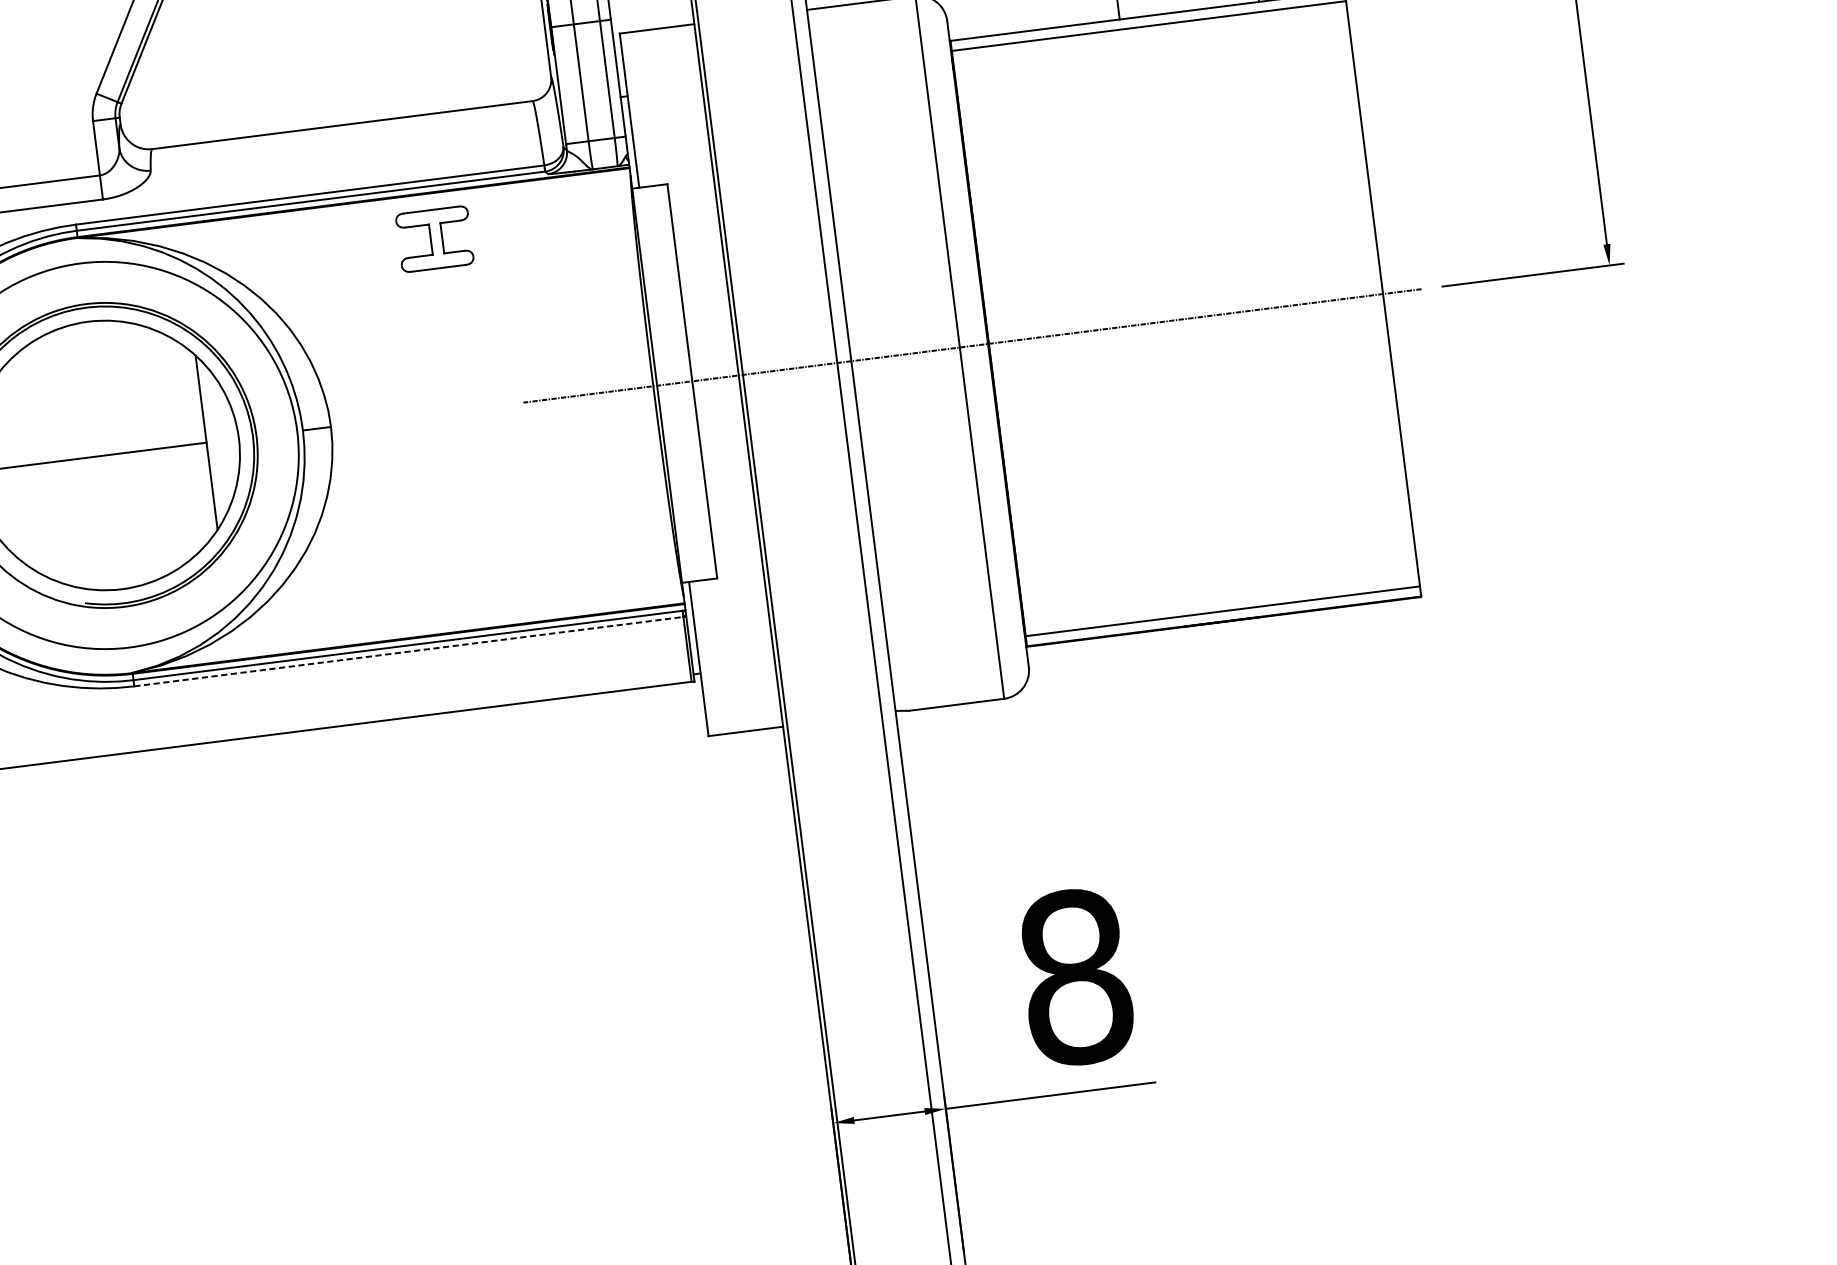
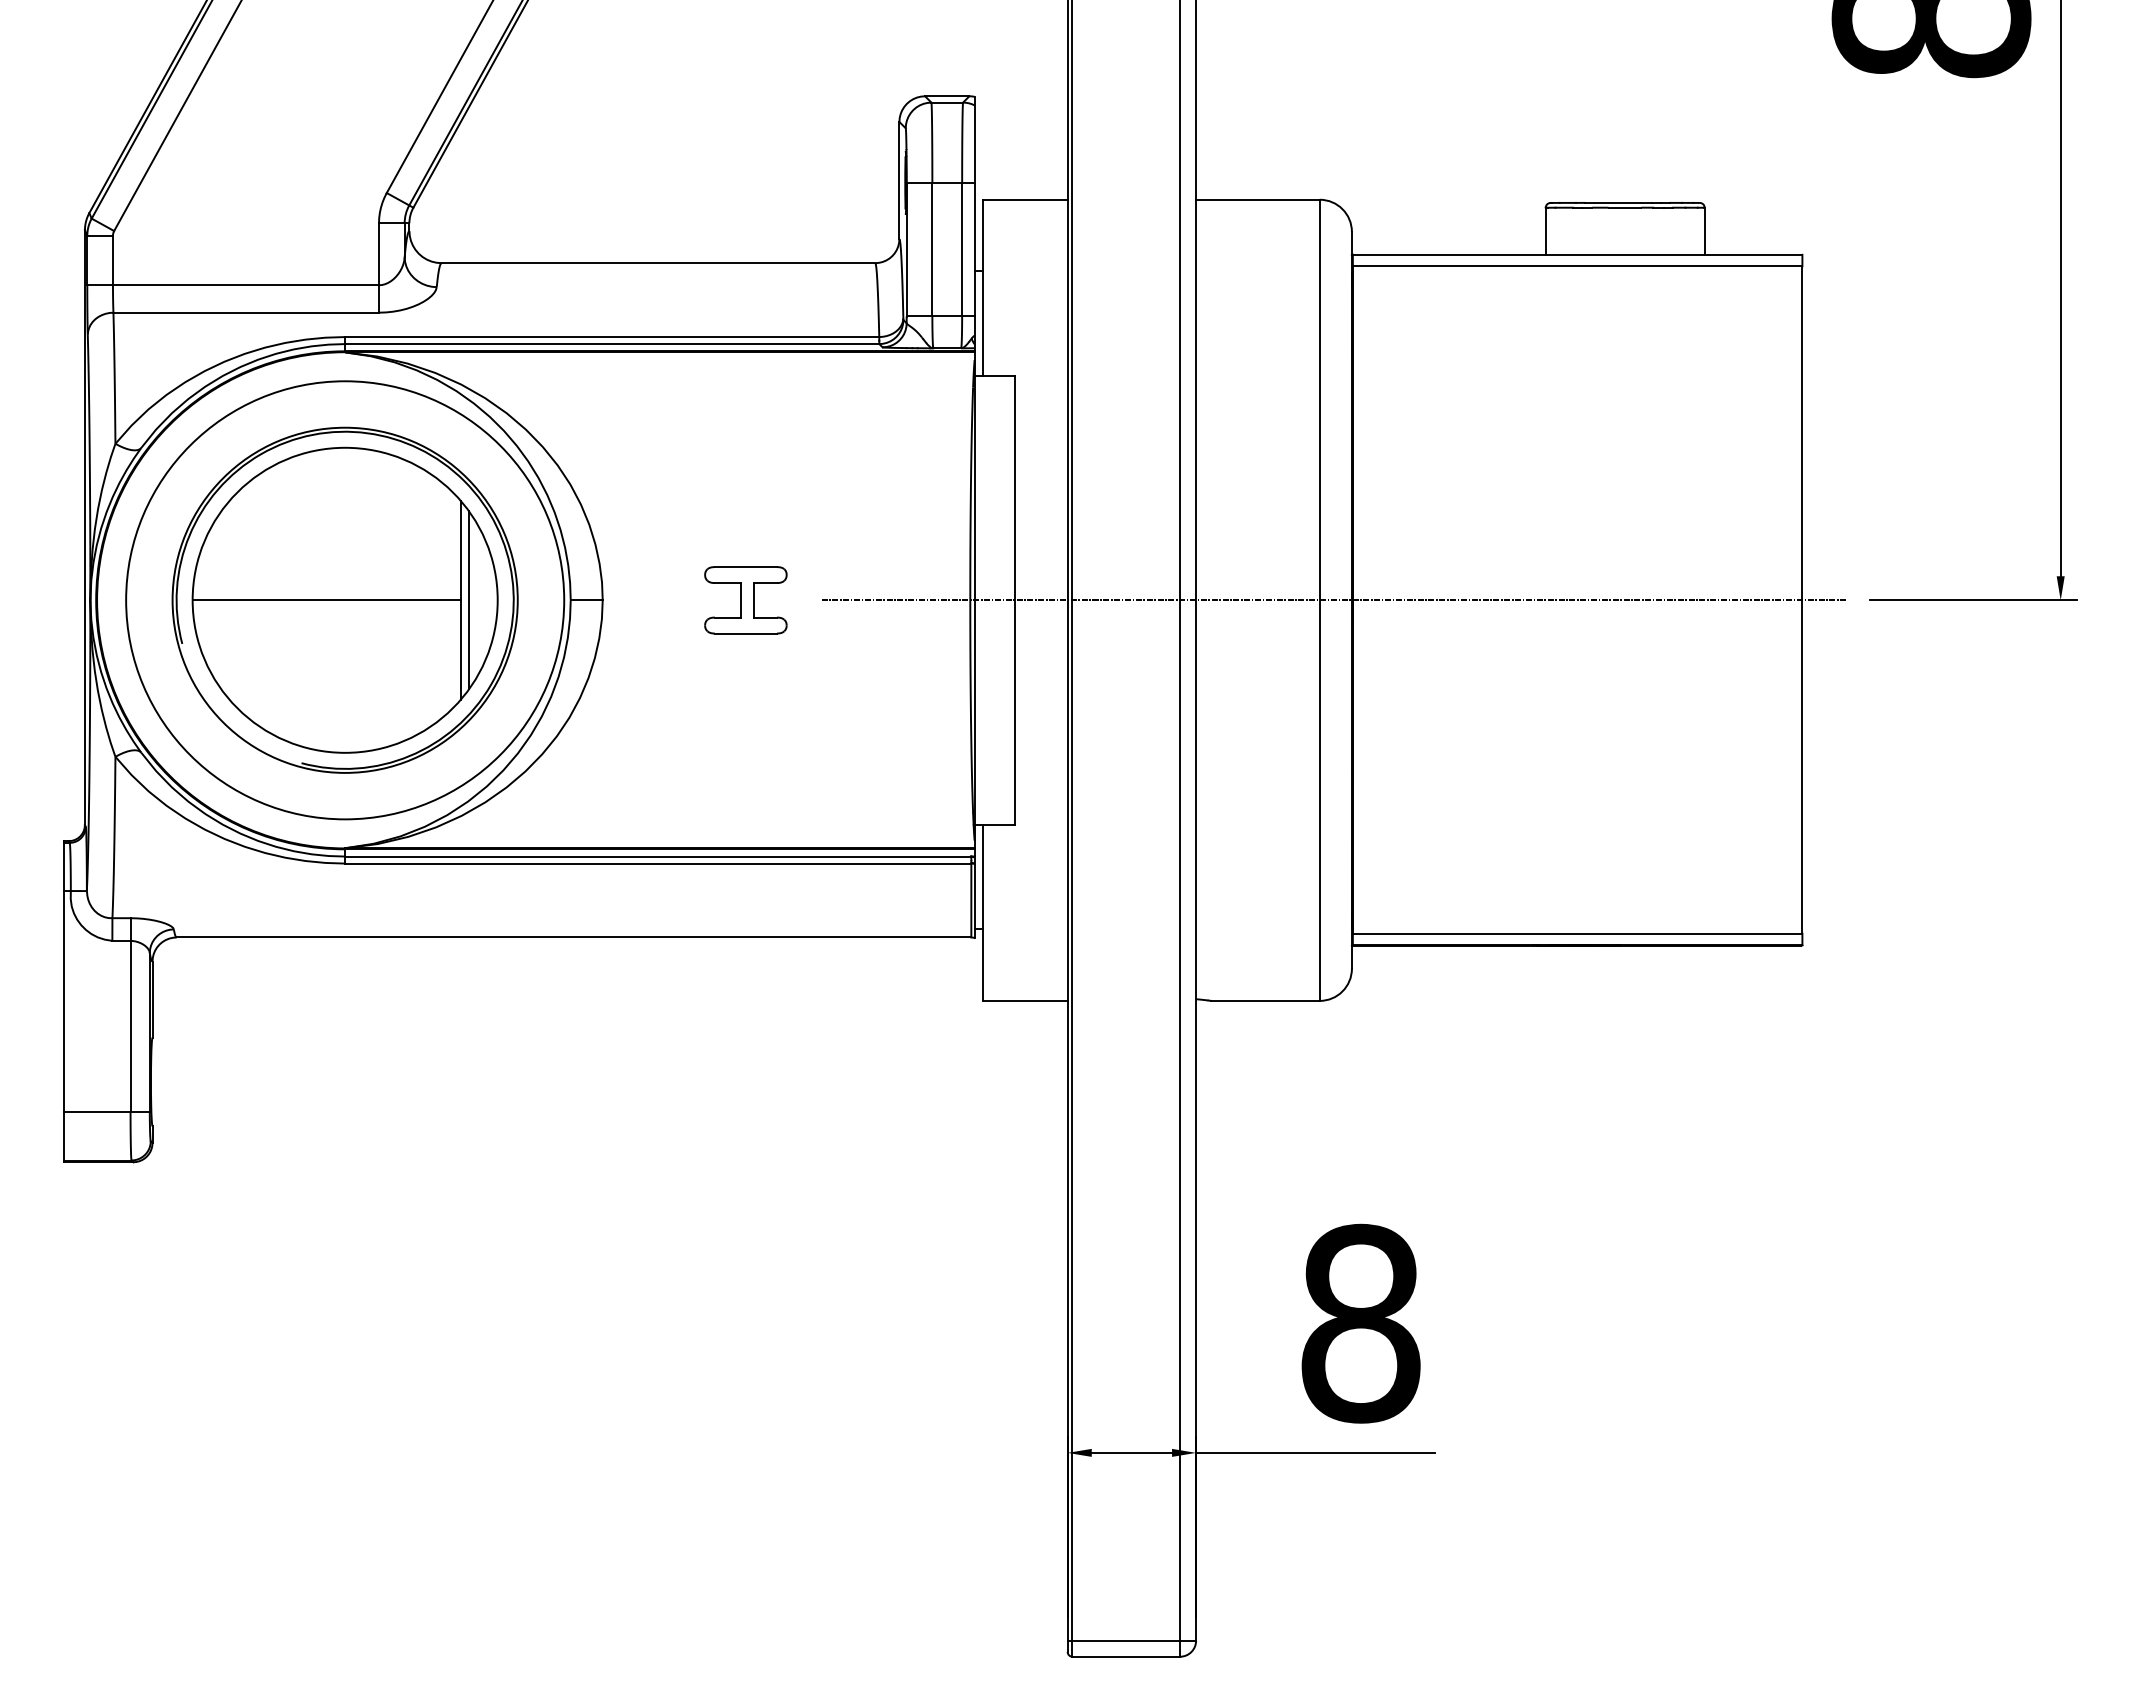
part: (434, 239) -> (745, 600), moved
line: (213, 441) -> (468, 600), added
line: (409, 651) -> (658, 863), dashed -> solid

